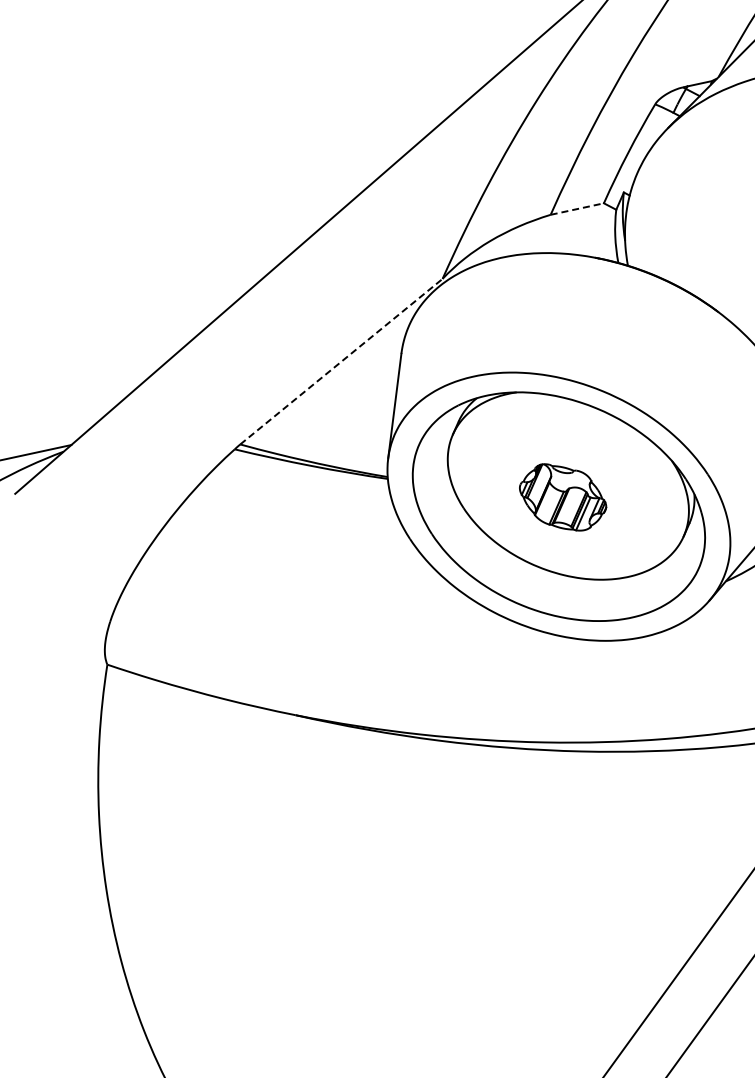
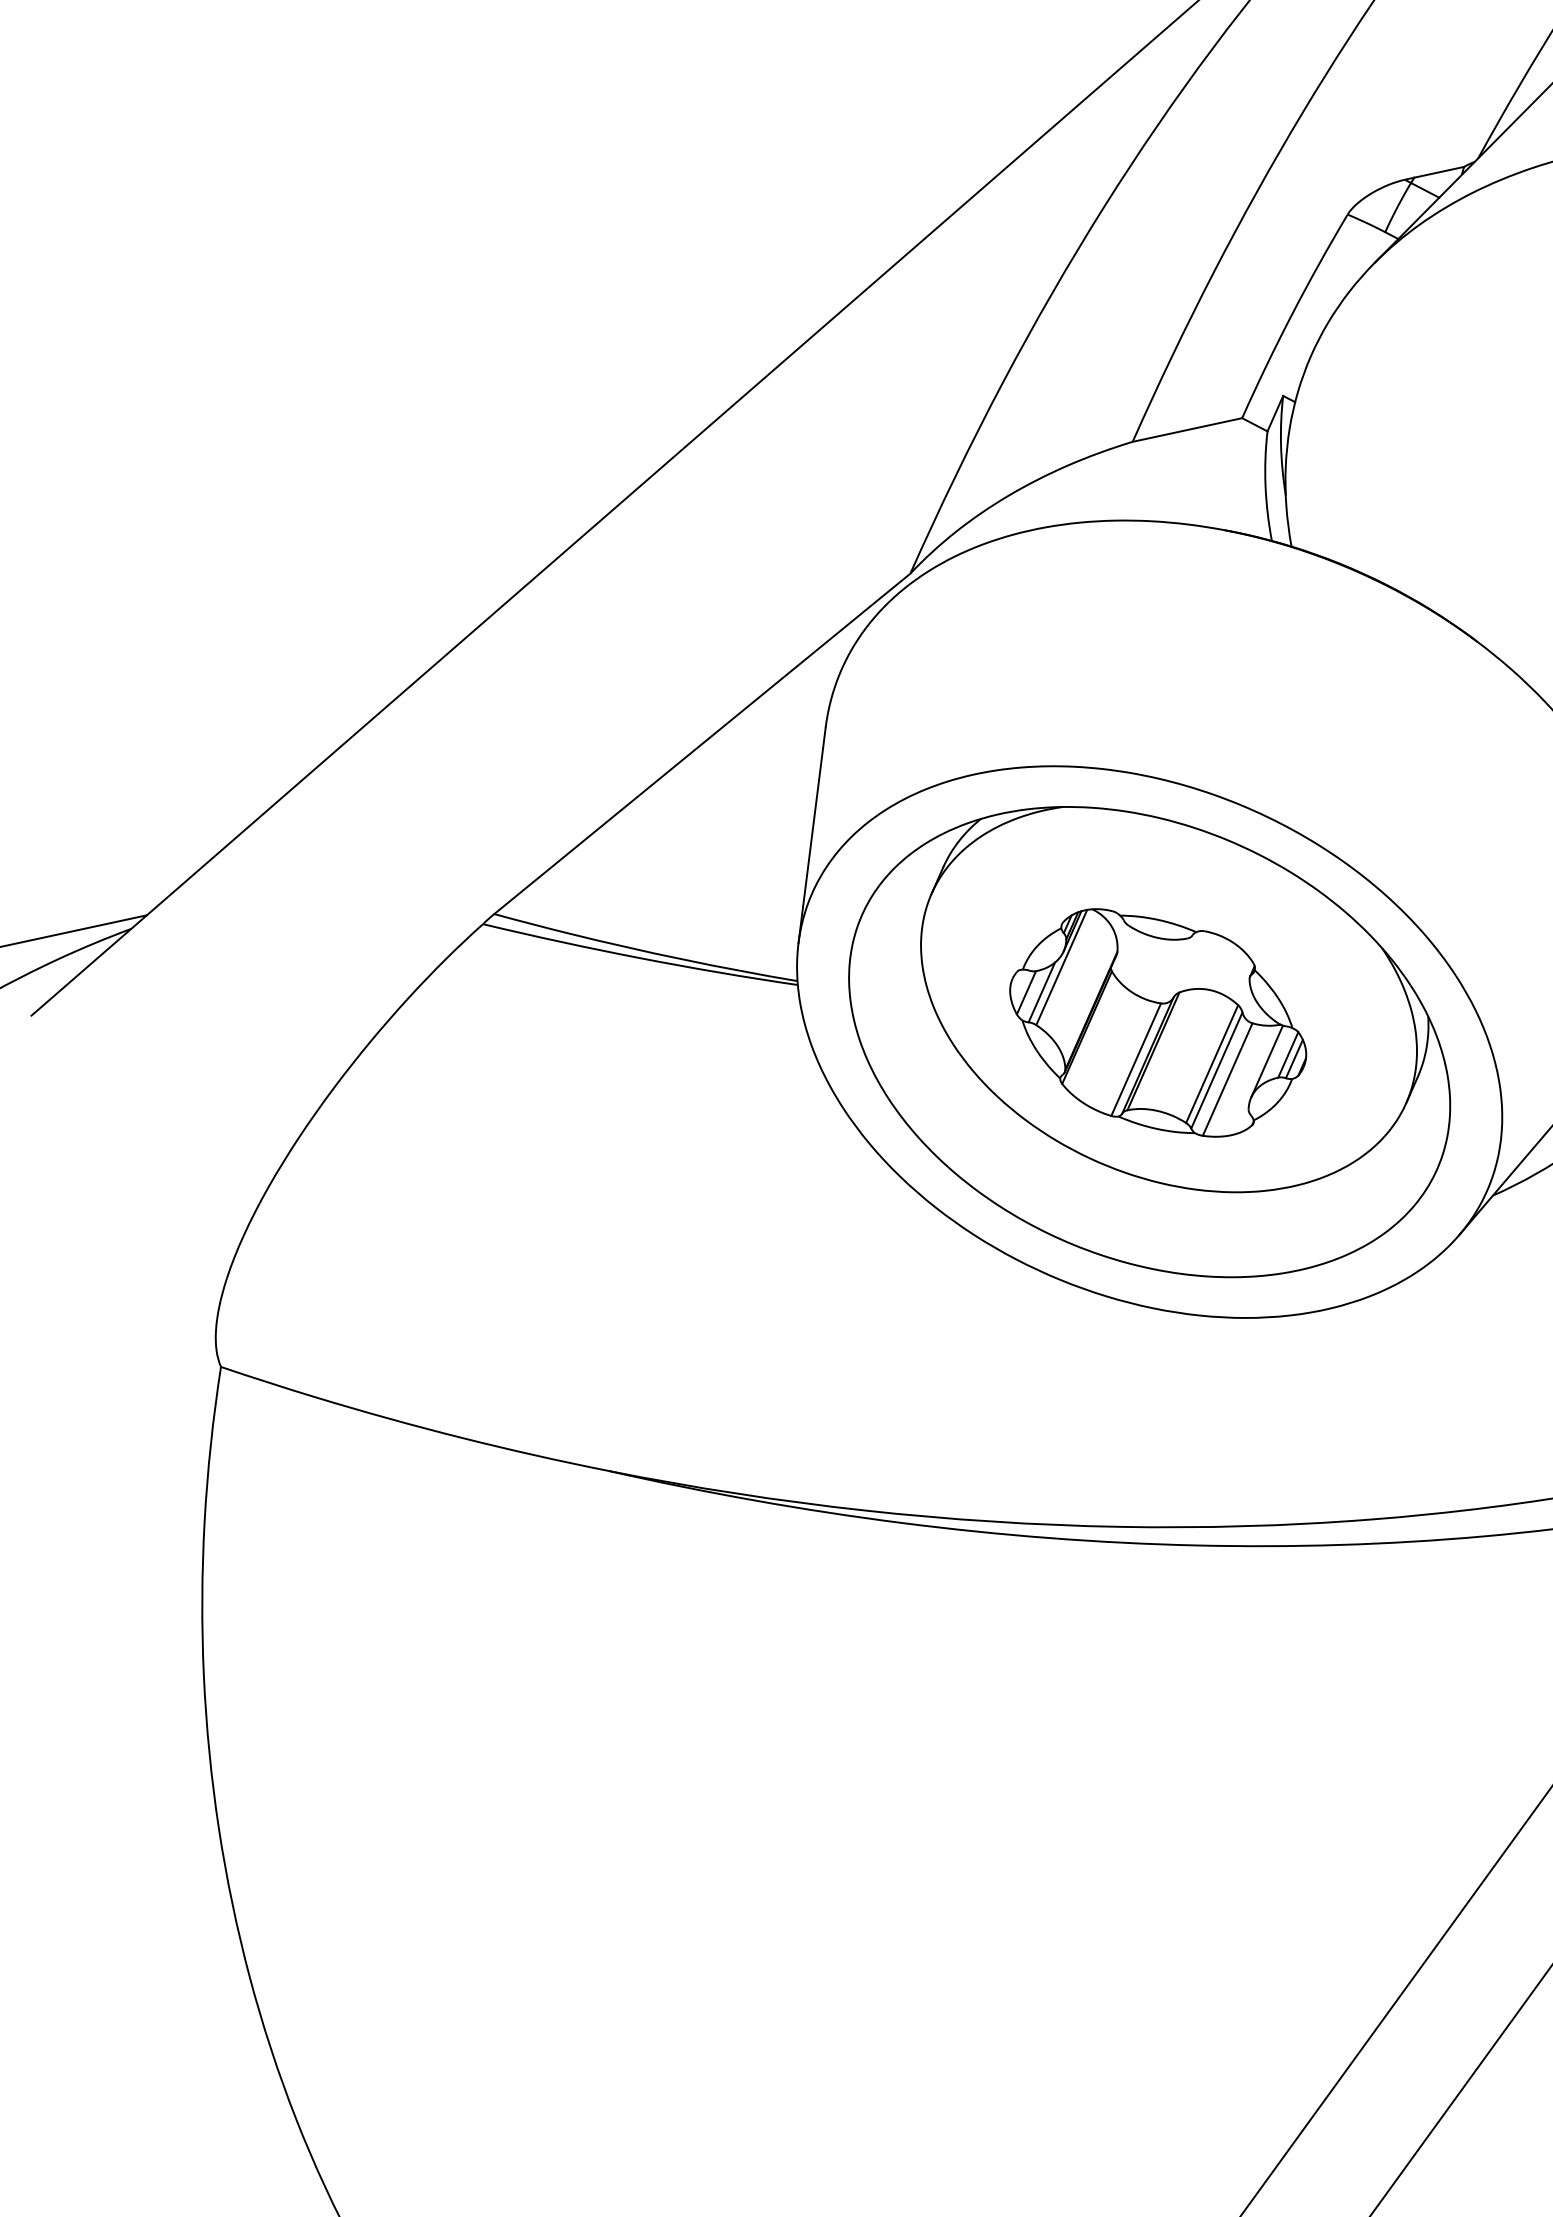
line: (577, 208) -> (1187, 428), dashed -> solid
line: (341, 361) -> (702, 743), dashed -> solid
part: (562, 497) -> (1156, 1023), size x1.67

